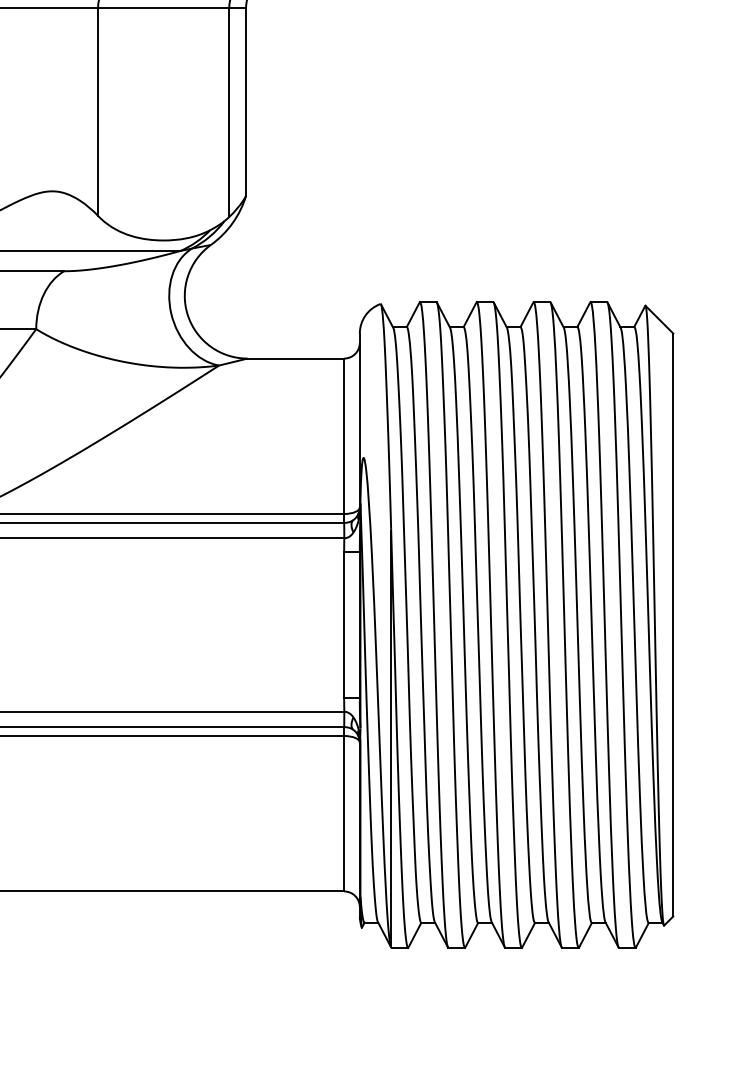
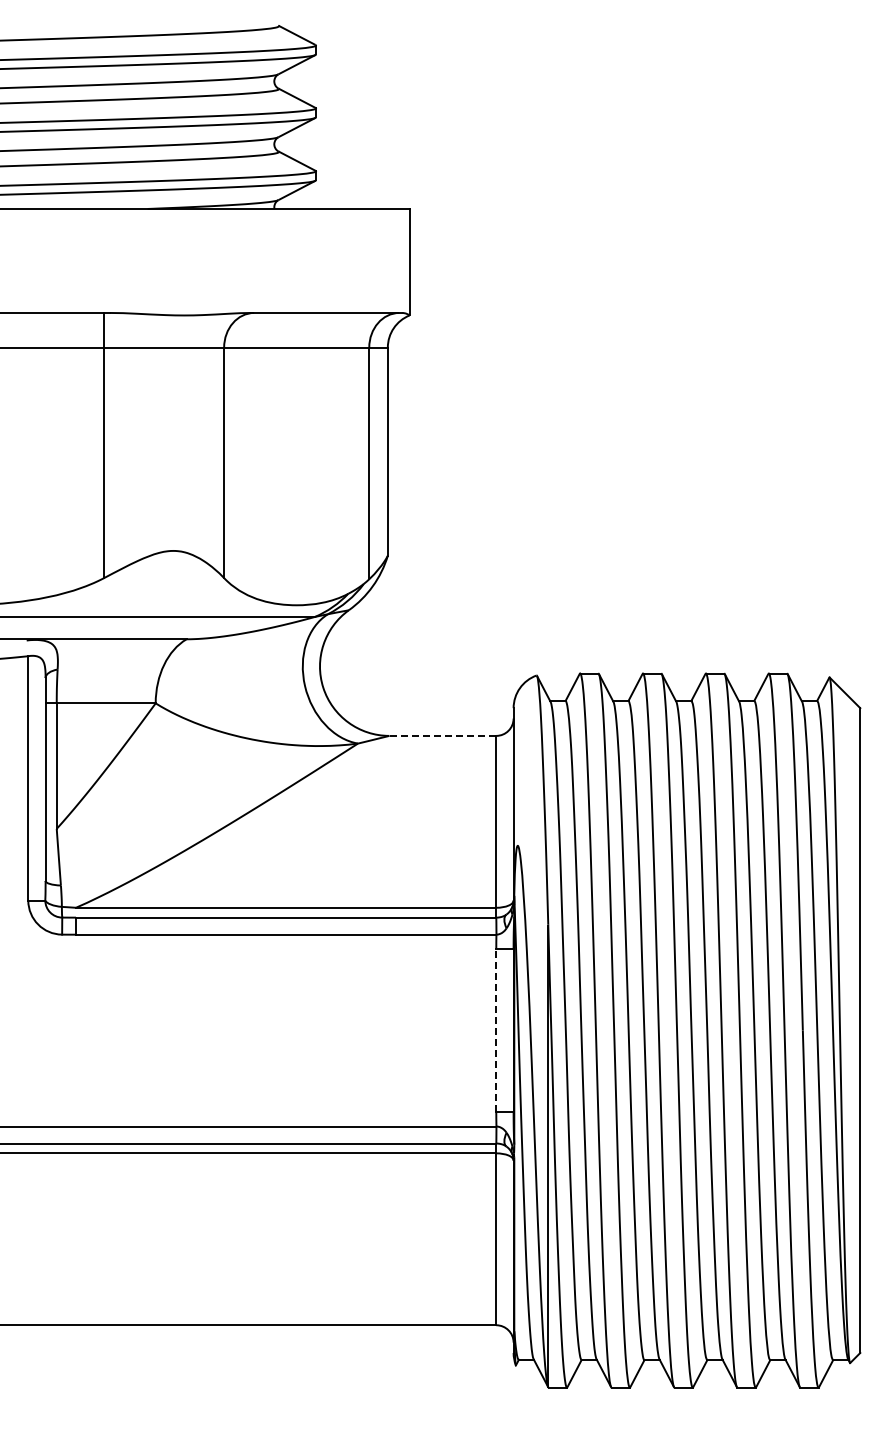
line: (295, 358) -> (442, 735), solid -> dashed
line: (344, 624) -> (496, 1030), solid -> dashed

